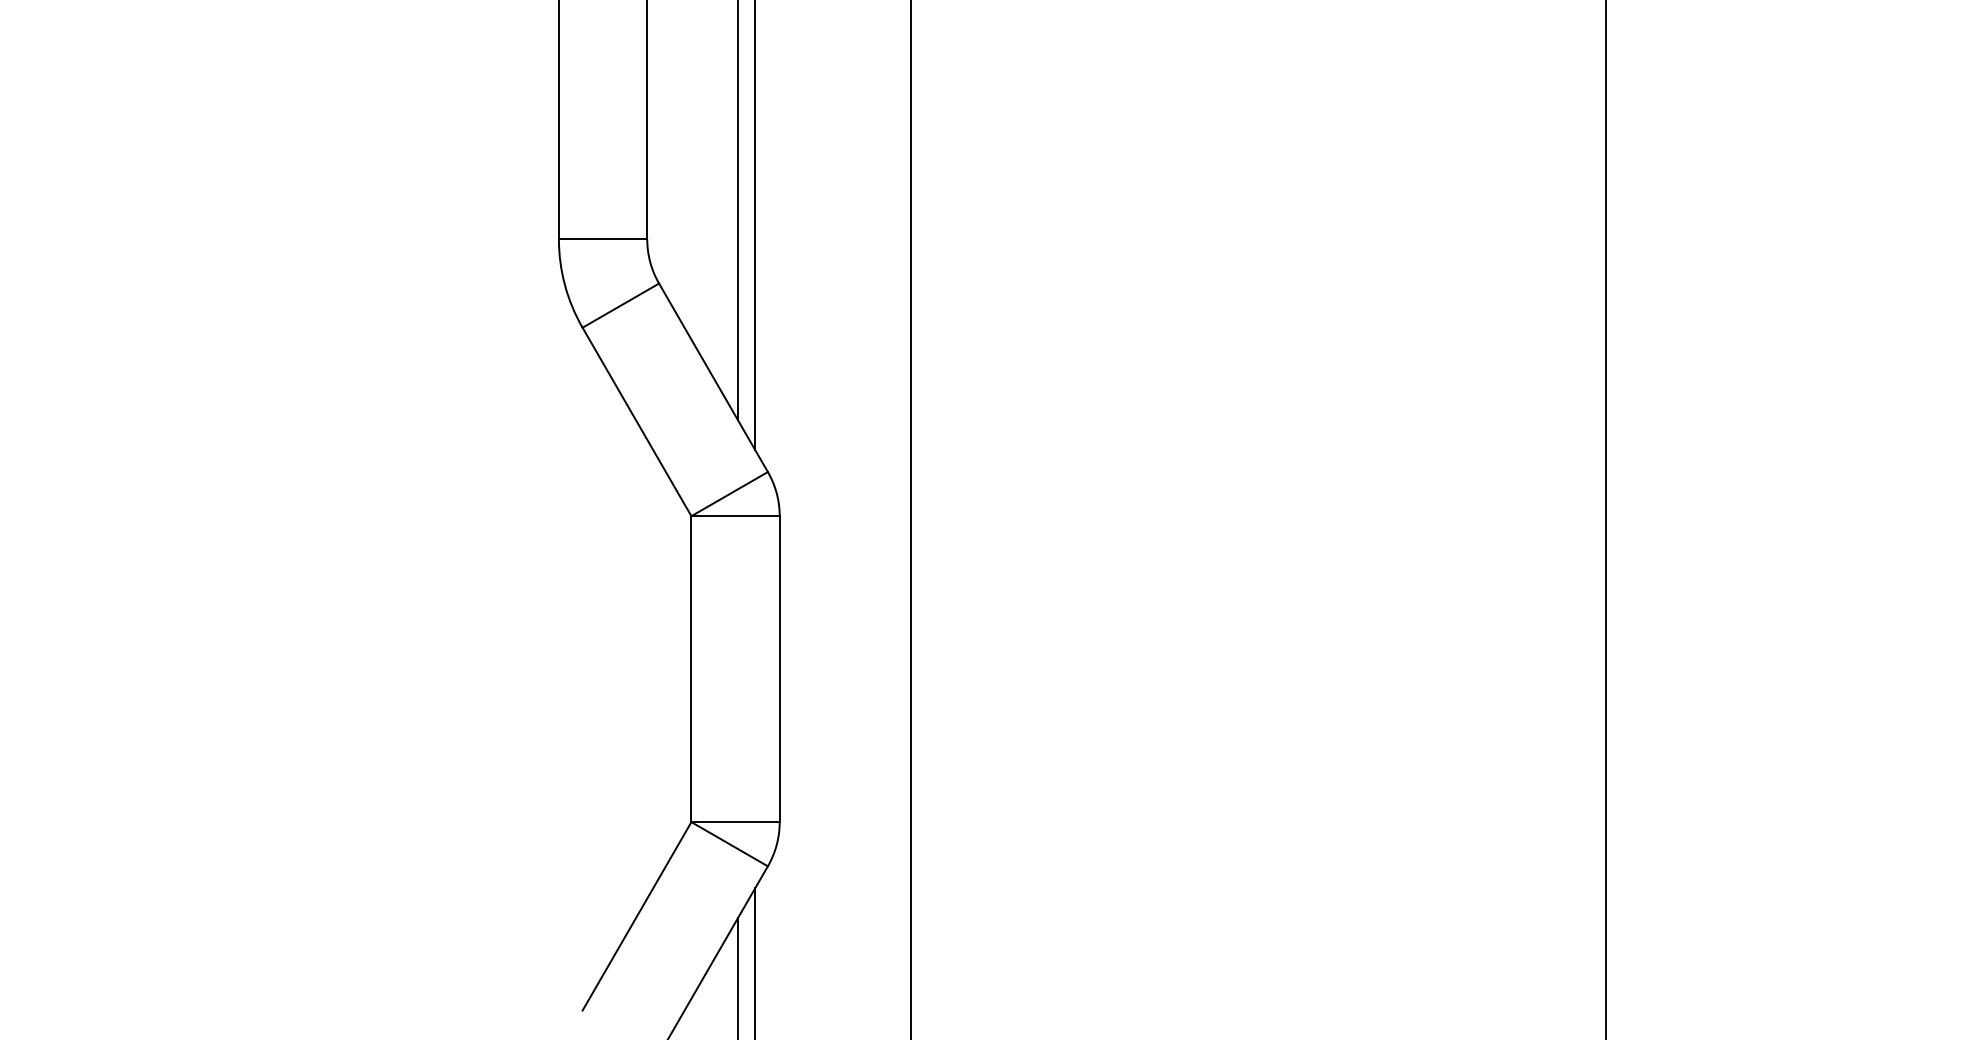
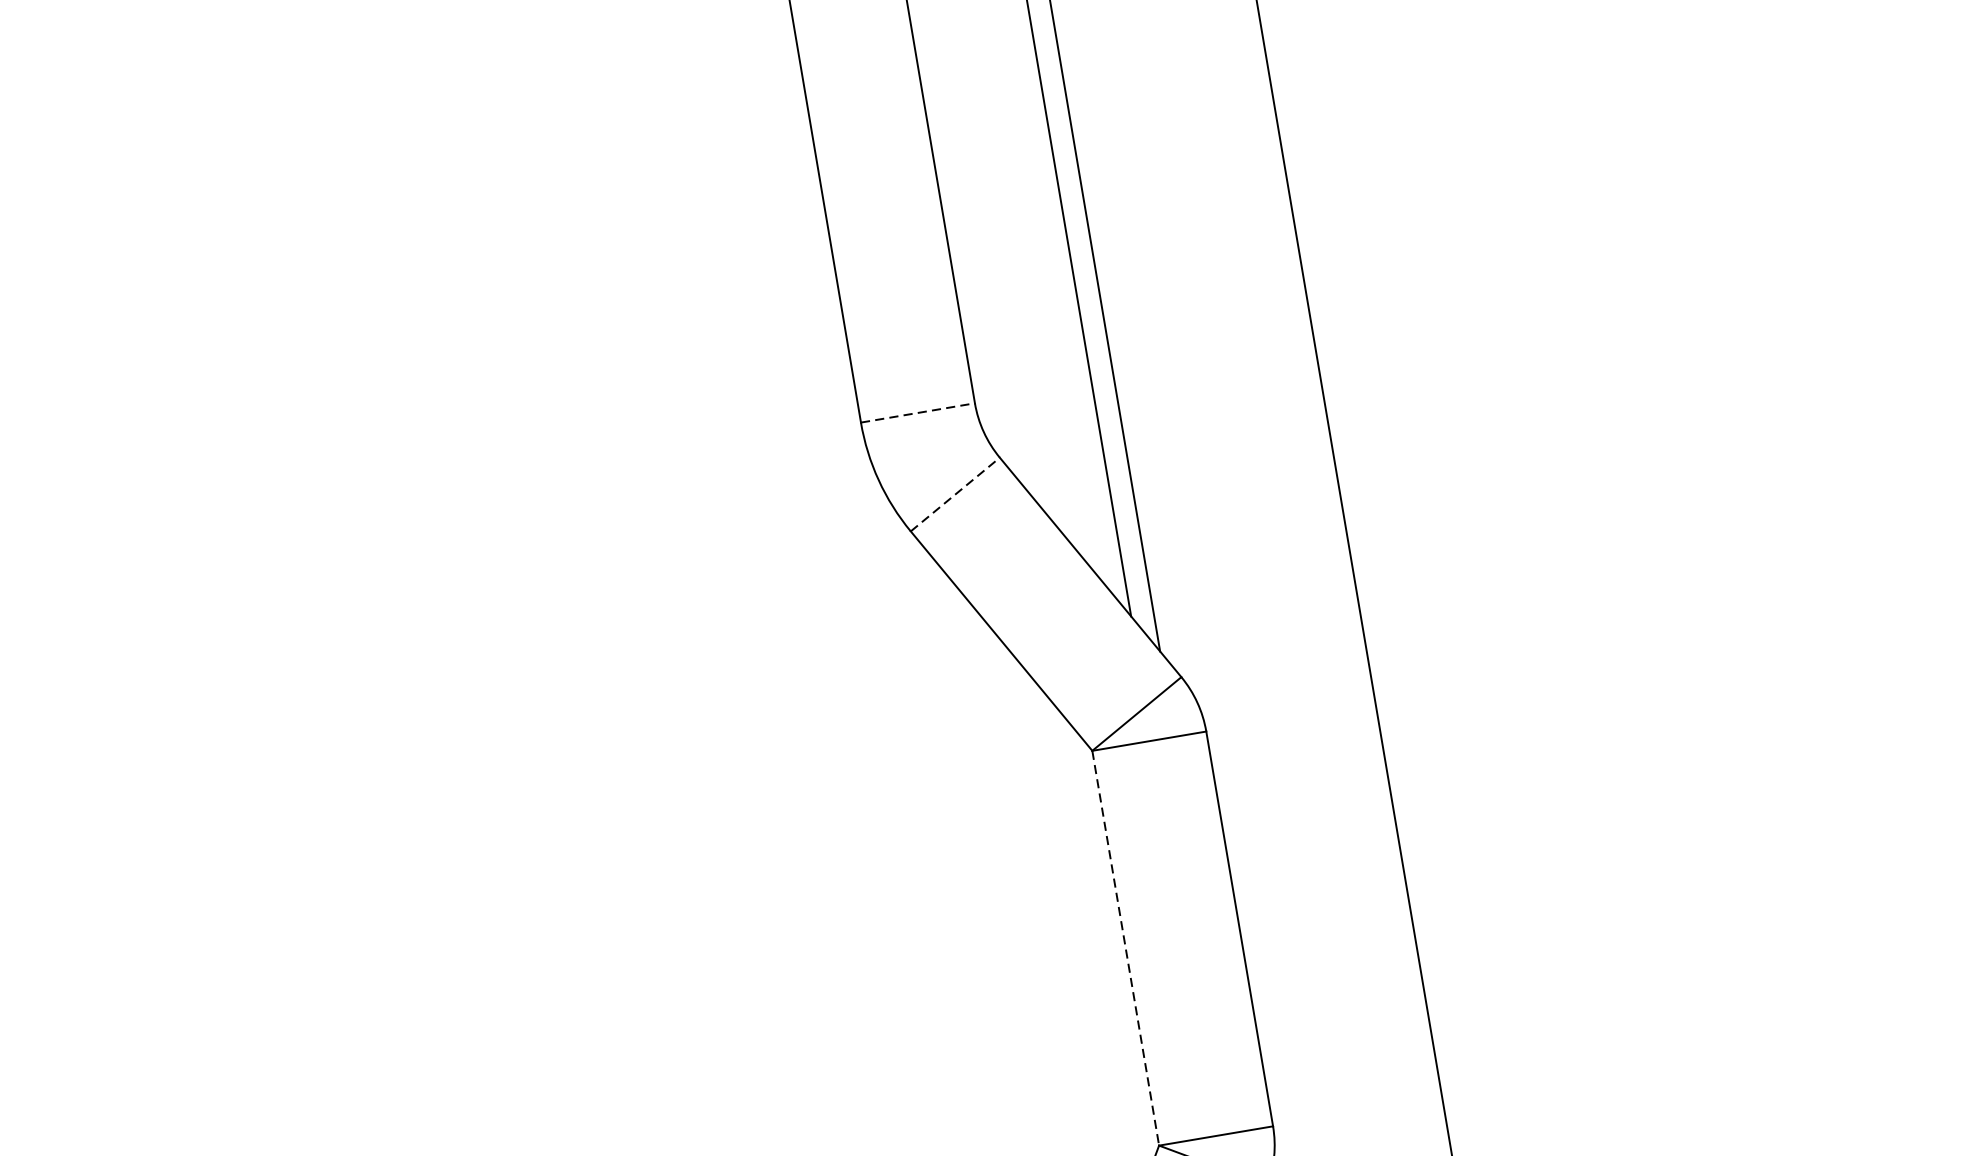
line: (603, 239) -> (918, 412), solid -> dashed
line: (621, 305) -> (956, 494), solid -> dashed
line: (691, 669) -> (1125, 948), solid -> dashed

